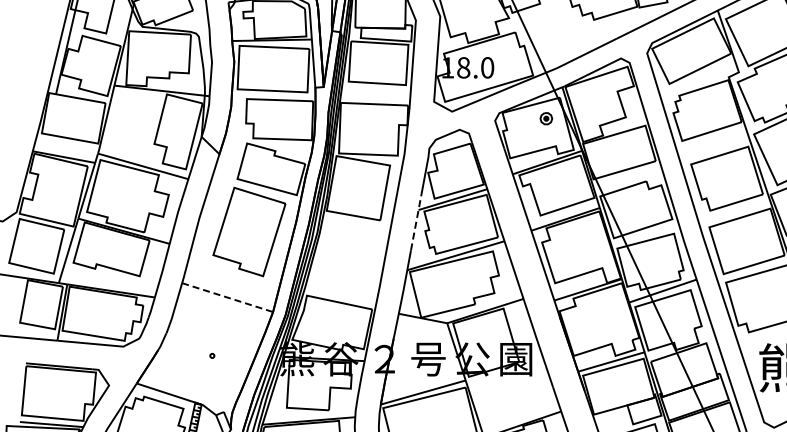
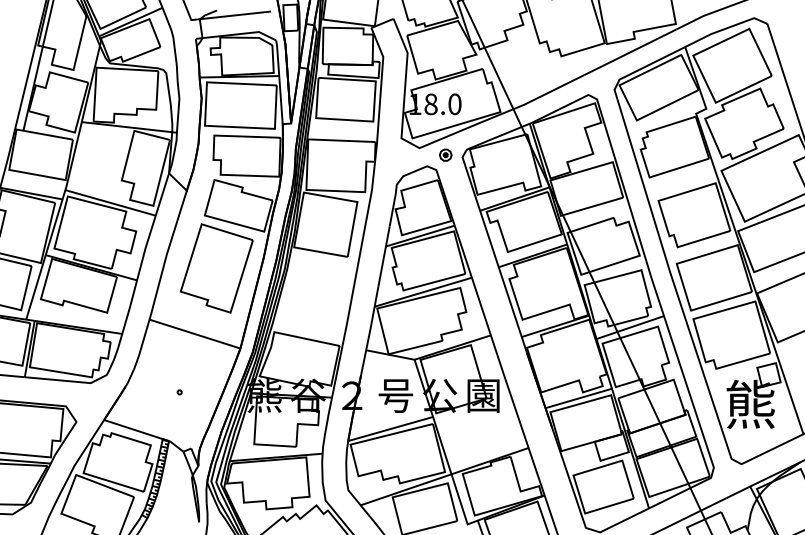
part: (546, 118) -> (445, 154), moved
line: (417, 219) -> (384, 255), dashed -> solid
line: (228, 298) -> (195, 334), dashed -> solid

